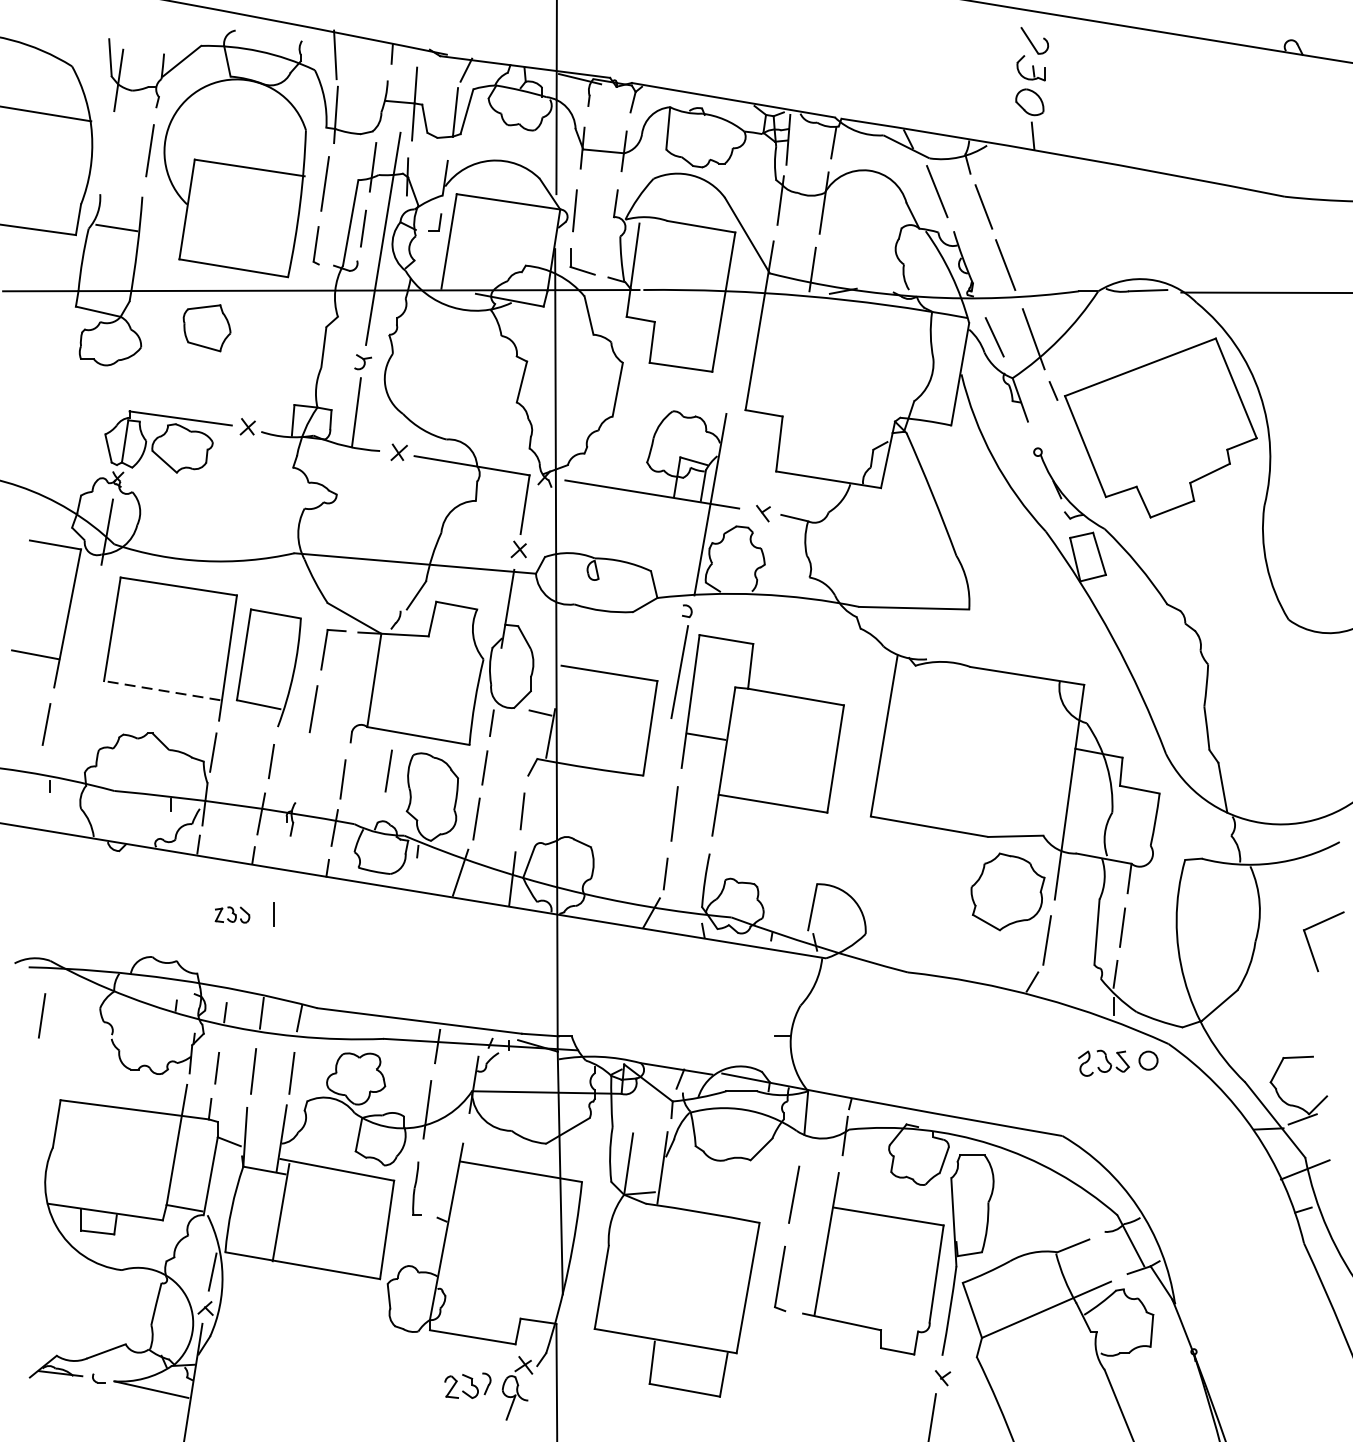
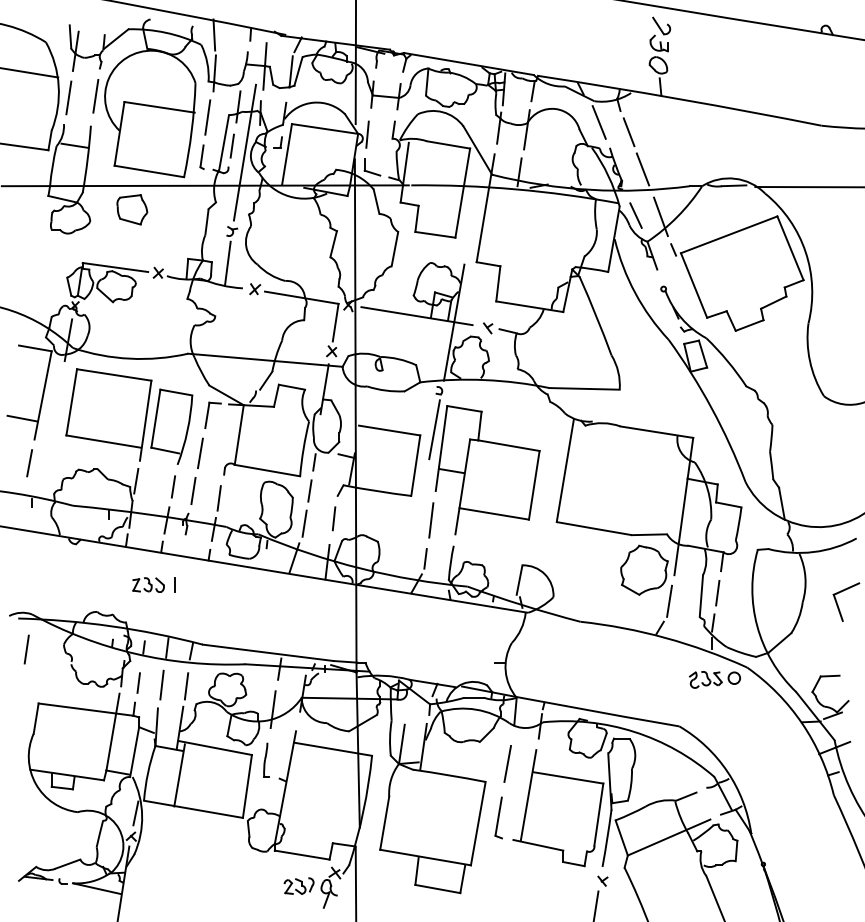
line: (107, 152) -> (68, 97), added
line: (162, 690) -> (103, 441), dashed -> solid
line: (388, 770) -> (193, 490), moved
part: (232, 914) -> (148, 584), size x1.43

